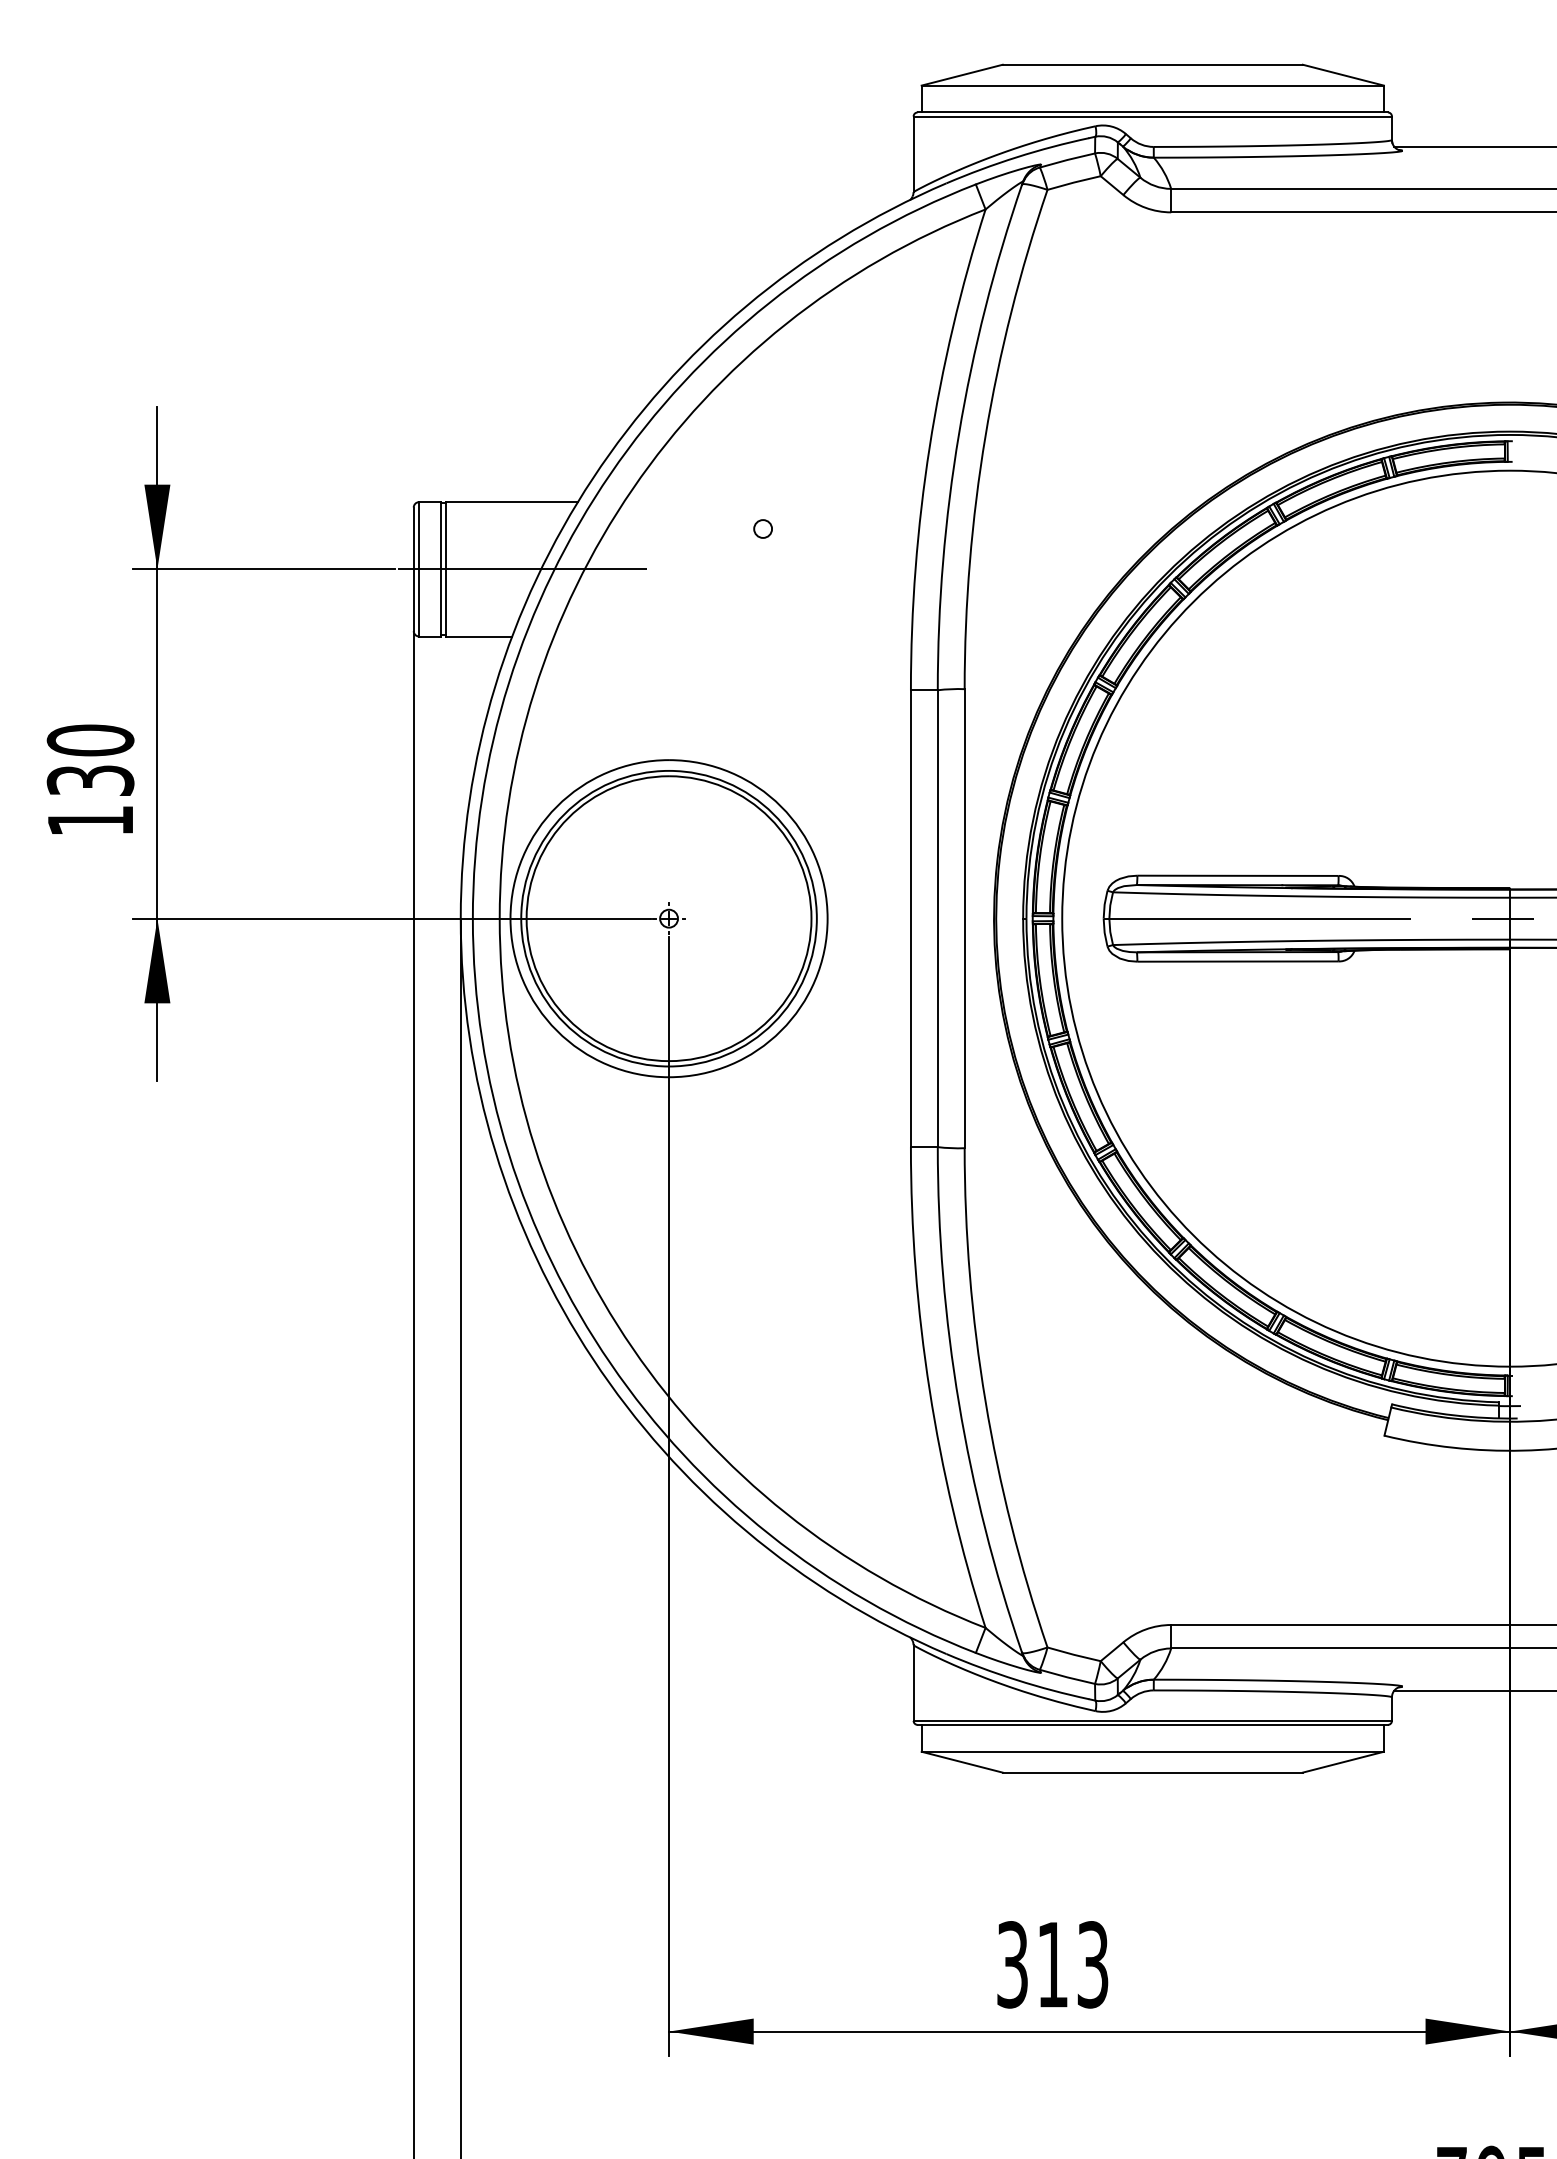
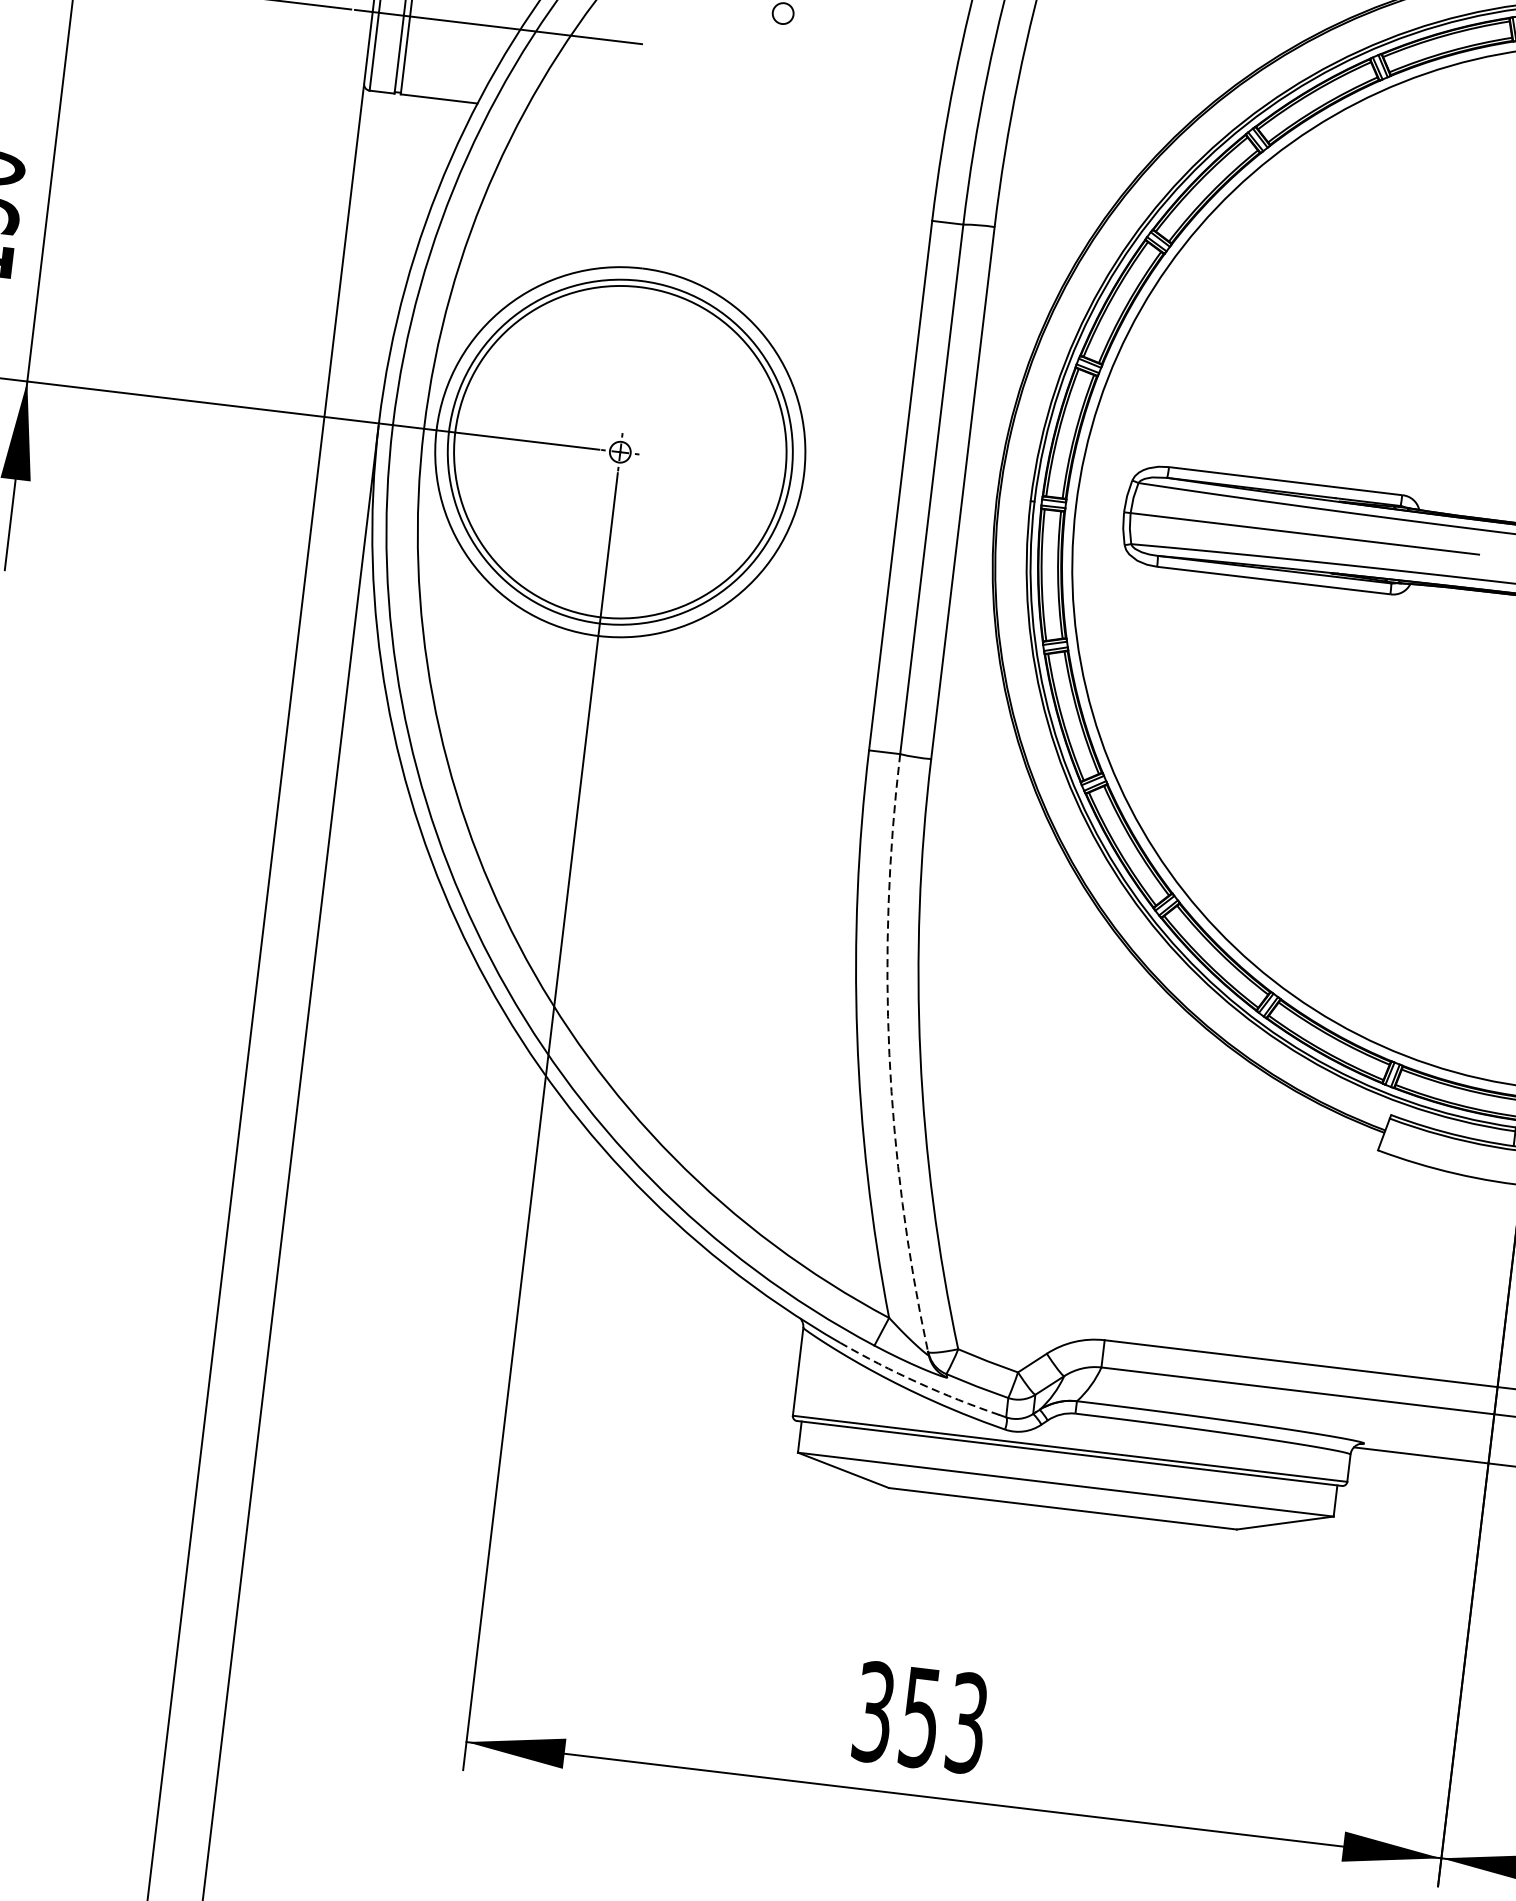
arc: (959, 1403) -> (889, 1054), solid -> dashed
arc: (1016, 1680) -> (917, 1383), solid -> dashed
text: (1052, 1965) -> (920, 1718), 313 -> 353

